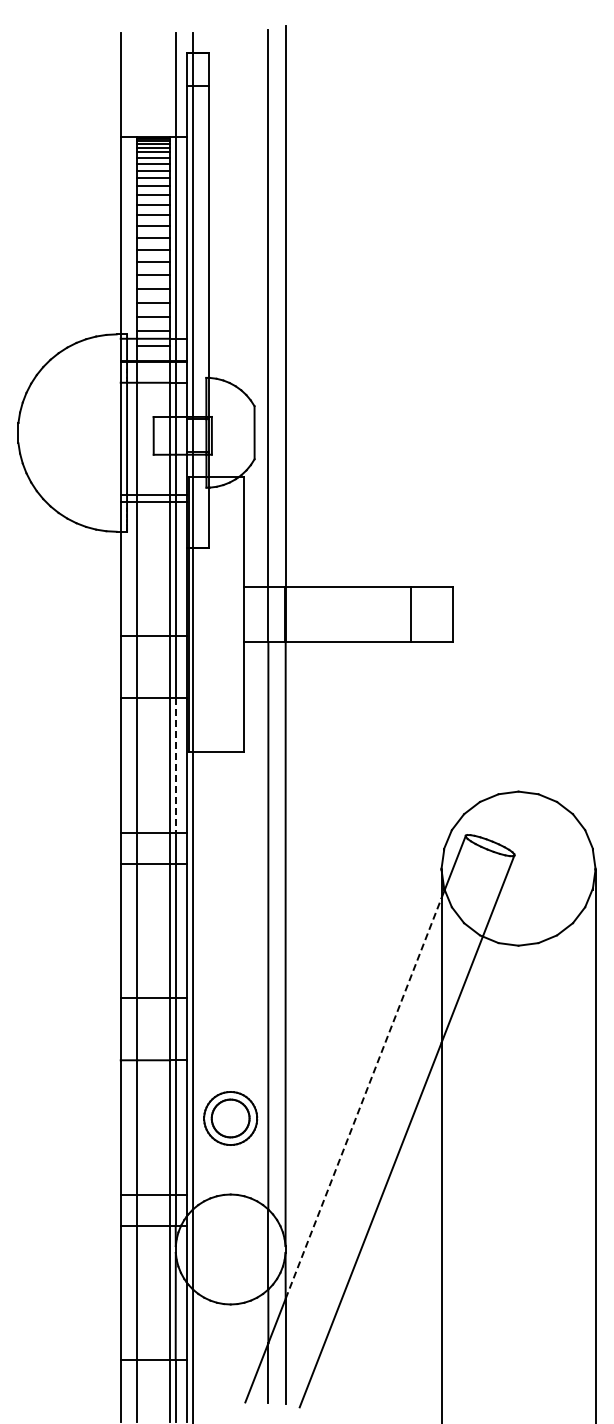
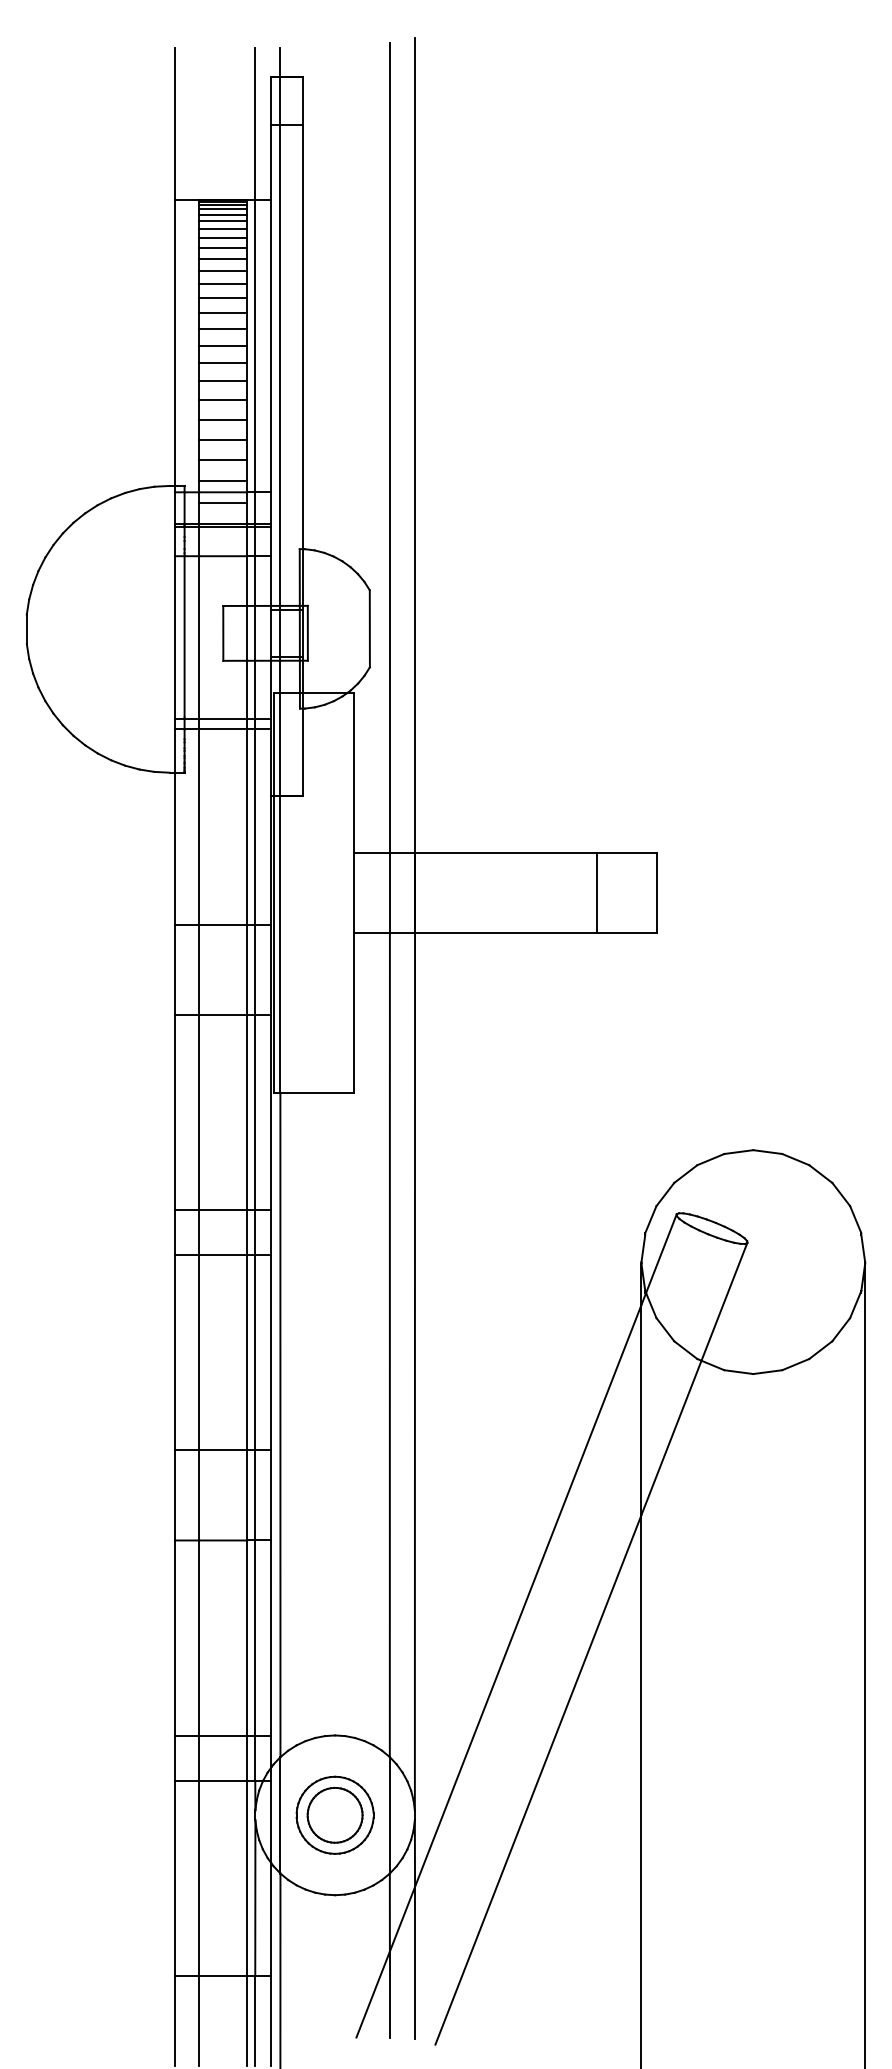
line: (175, 766) -> (254, 1113), dashed -> solid
line: (363, 1098) -> (528, 1595), dashed -> solid
part: (230, 1118) -> (334, 1815), moved

